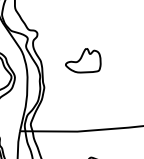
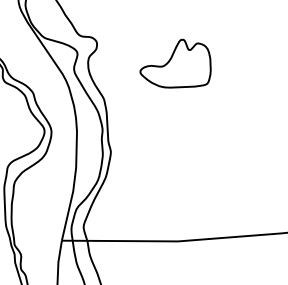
part: (83, 60) -> (176, 63), moved

